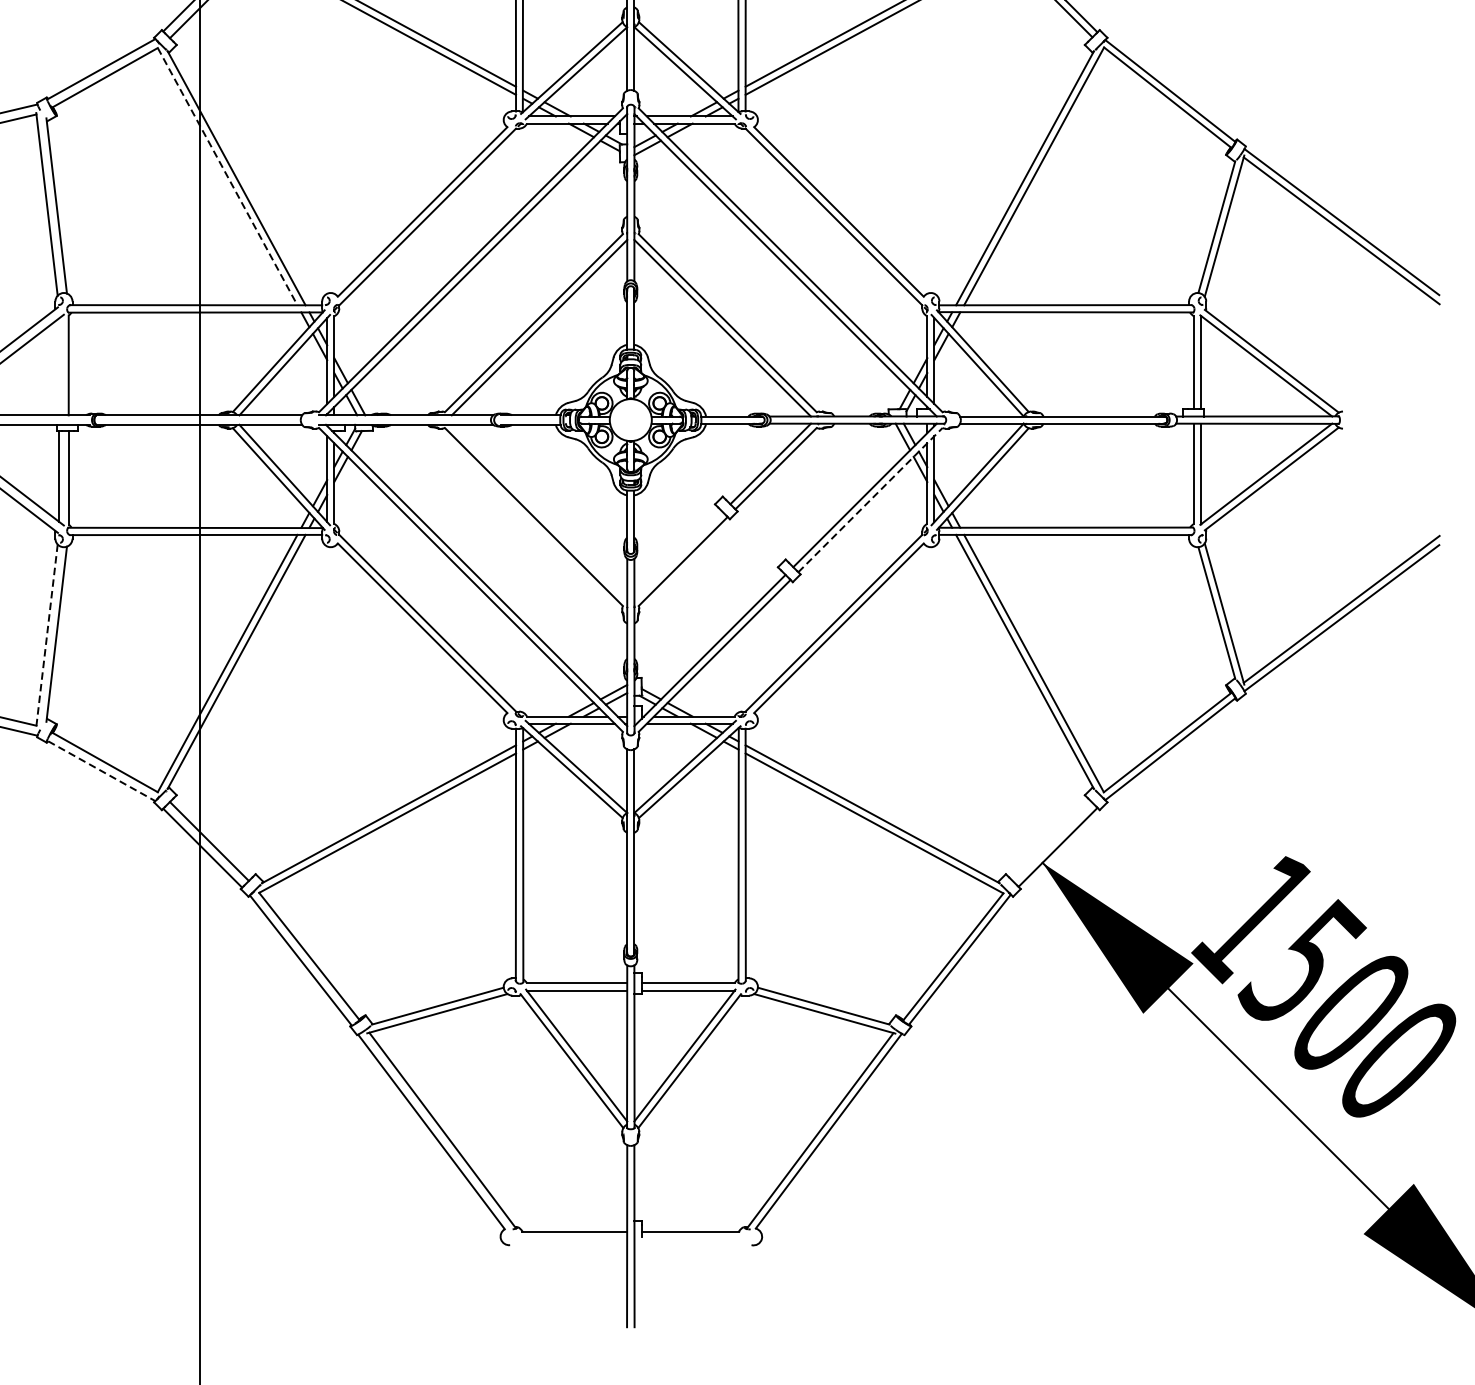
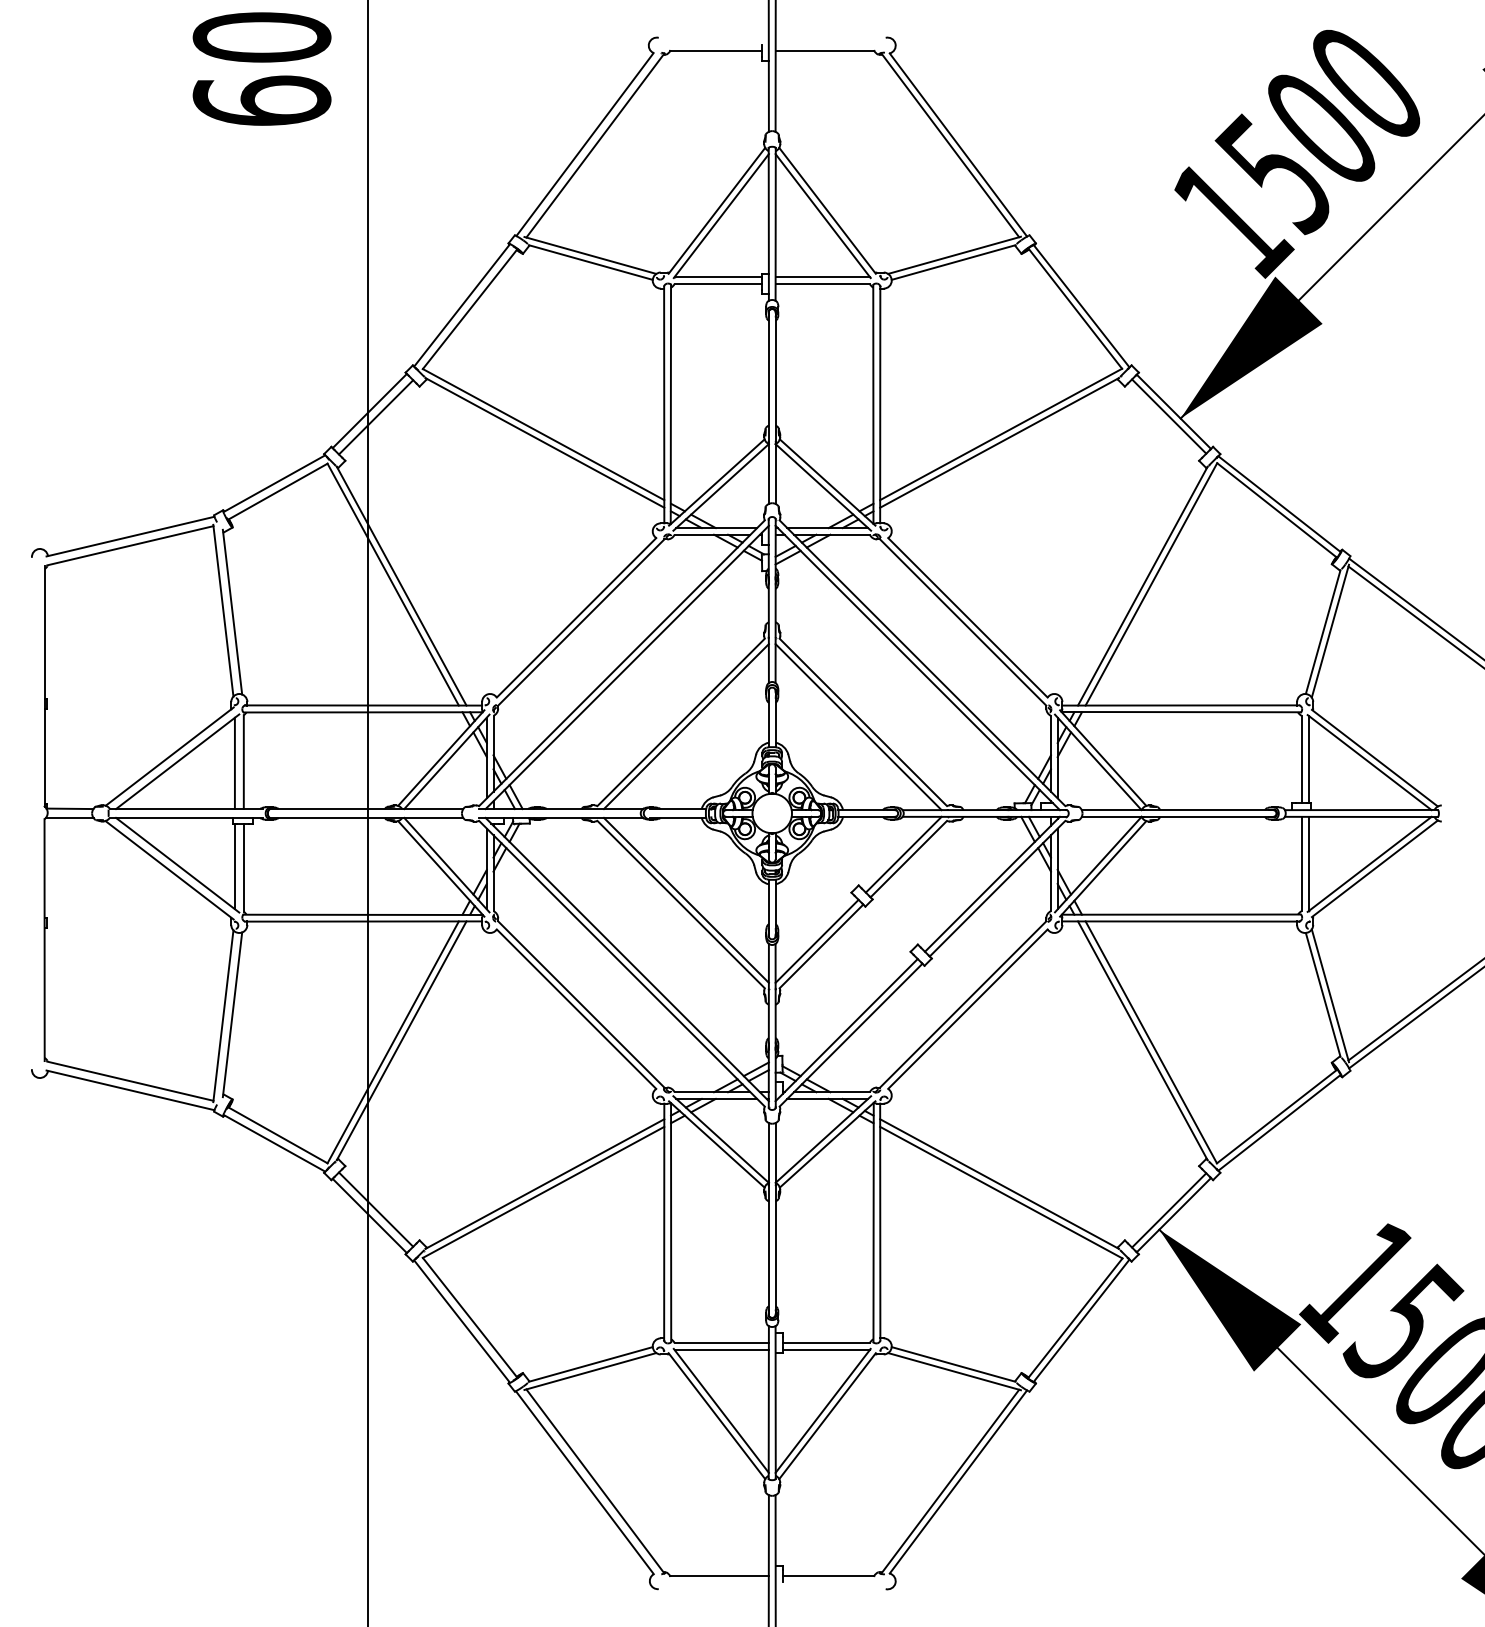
line: (227, 176) -> (393, 584), dashed -> solid
line: (58, 366) -> (234, 763), added
line: (870, 499) -> (997, 888), dashed -> solid
line: (538, 511) -> (685, 899), added
line: (677, 555) -> (816, 940), added
line: (47, 636) -> (223, 1016), dashed -> solid
line: (101, 771) -> (274, 1143), dashed -> solid
line: (1053, 842) -> (1169, 1210), added

